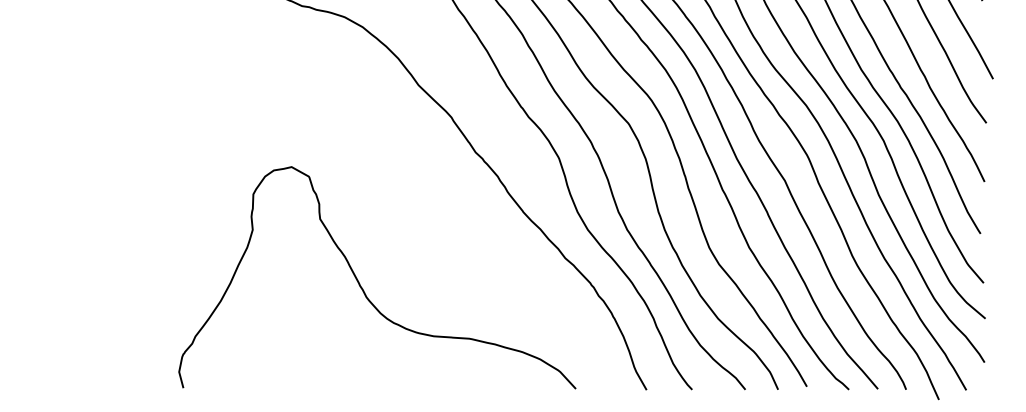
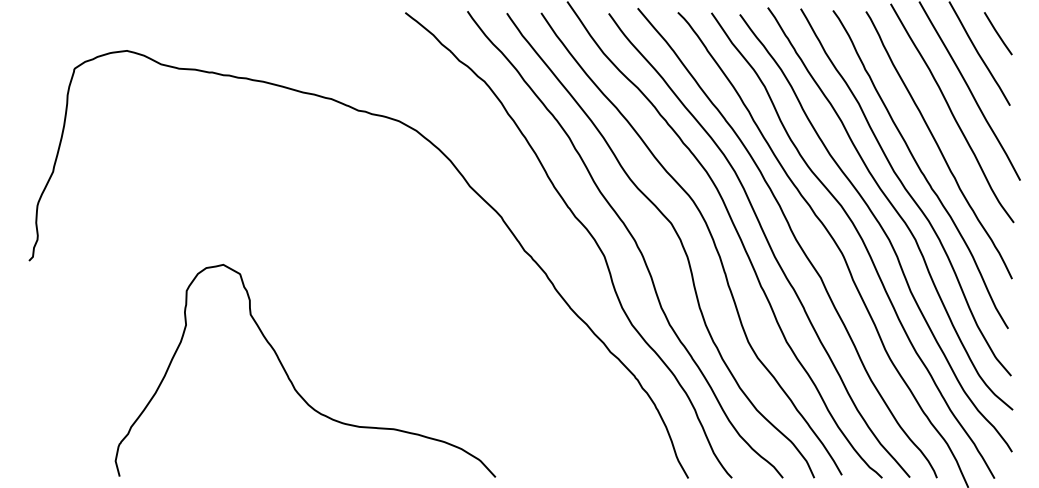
curve: (362, 287) -> (291, 380), moved

